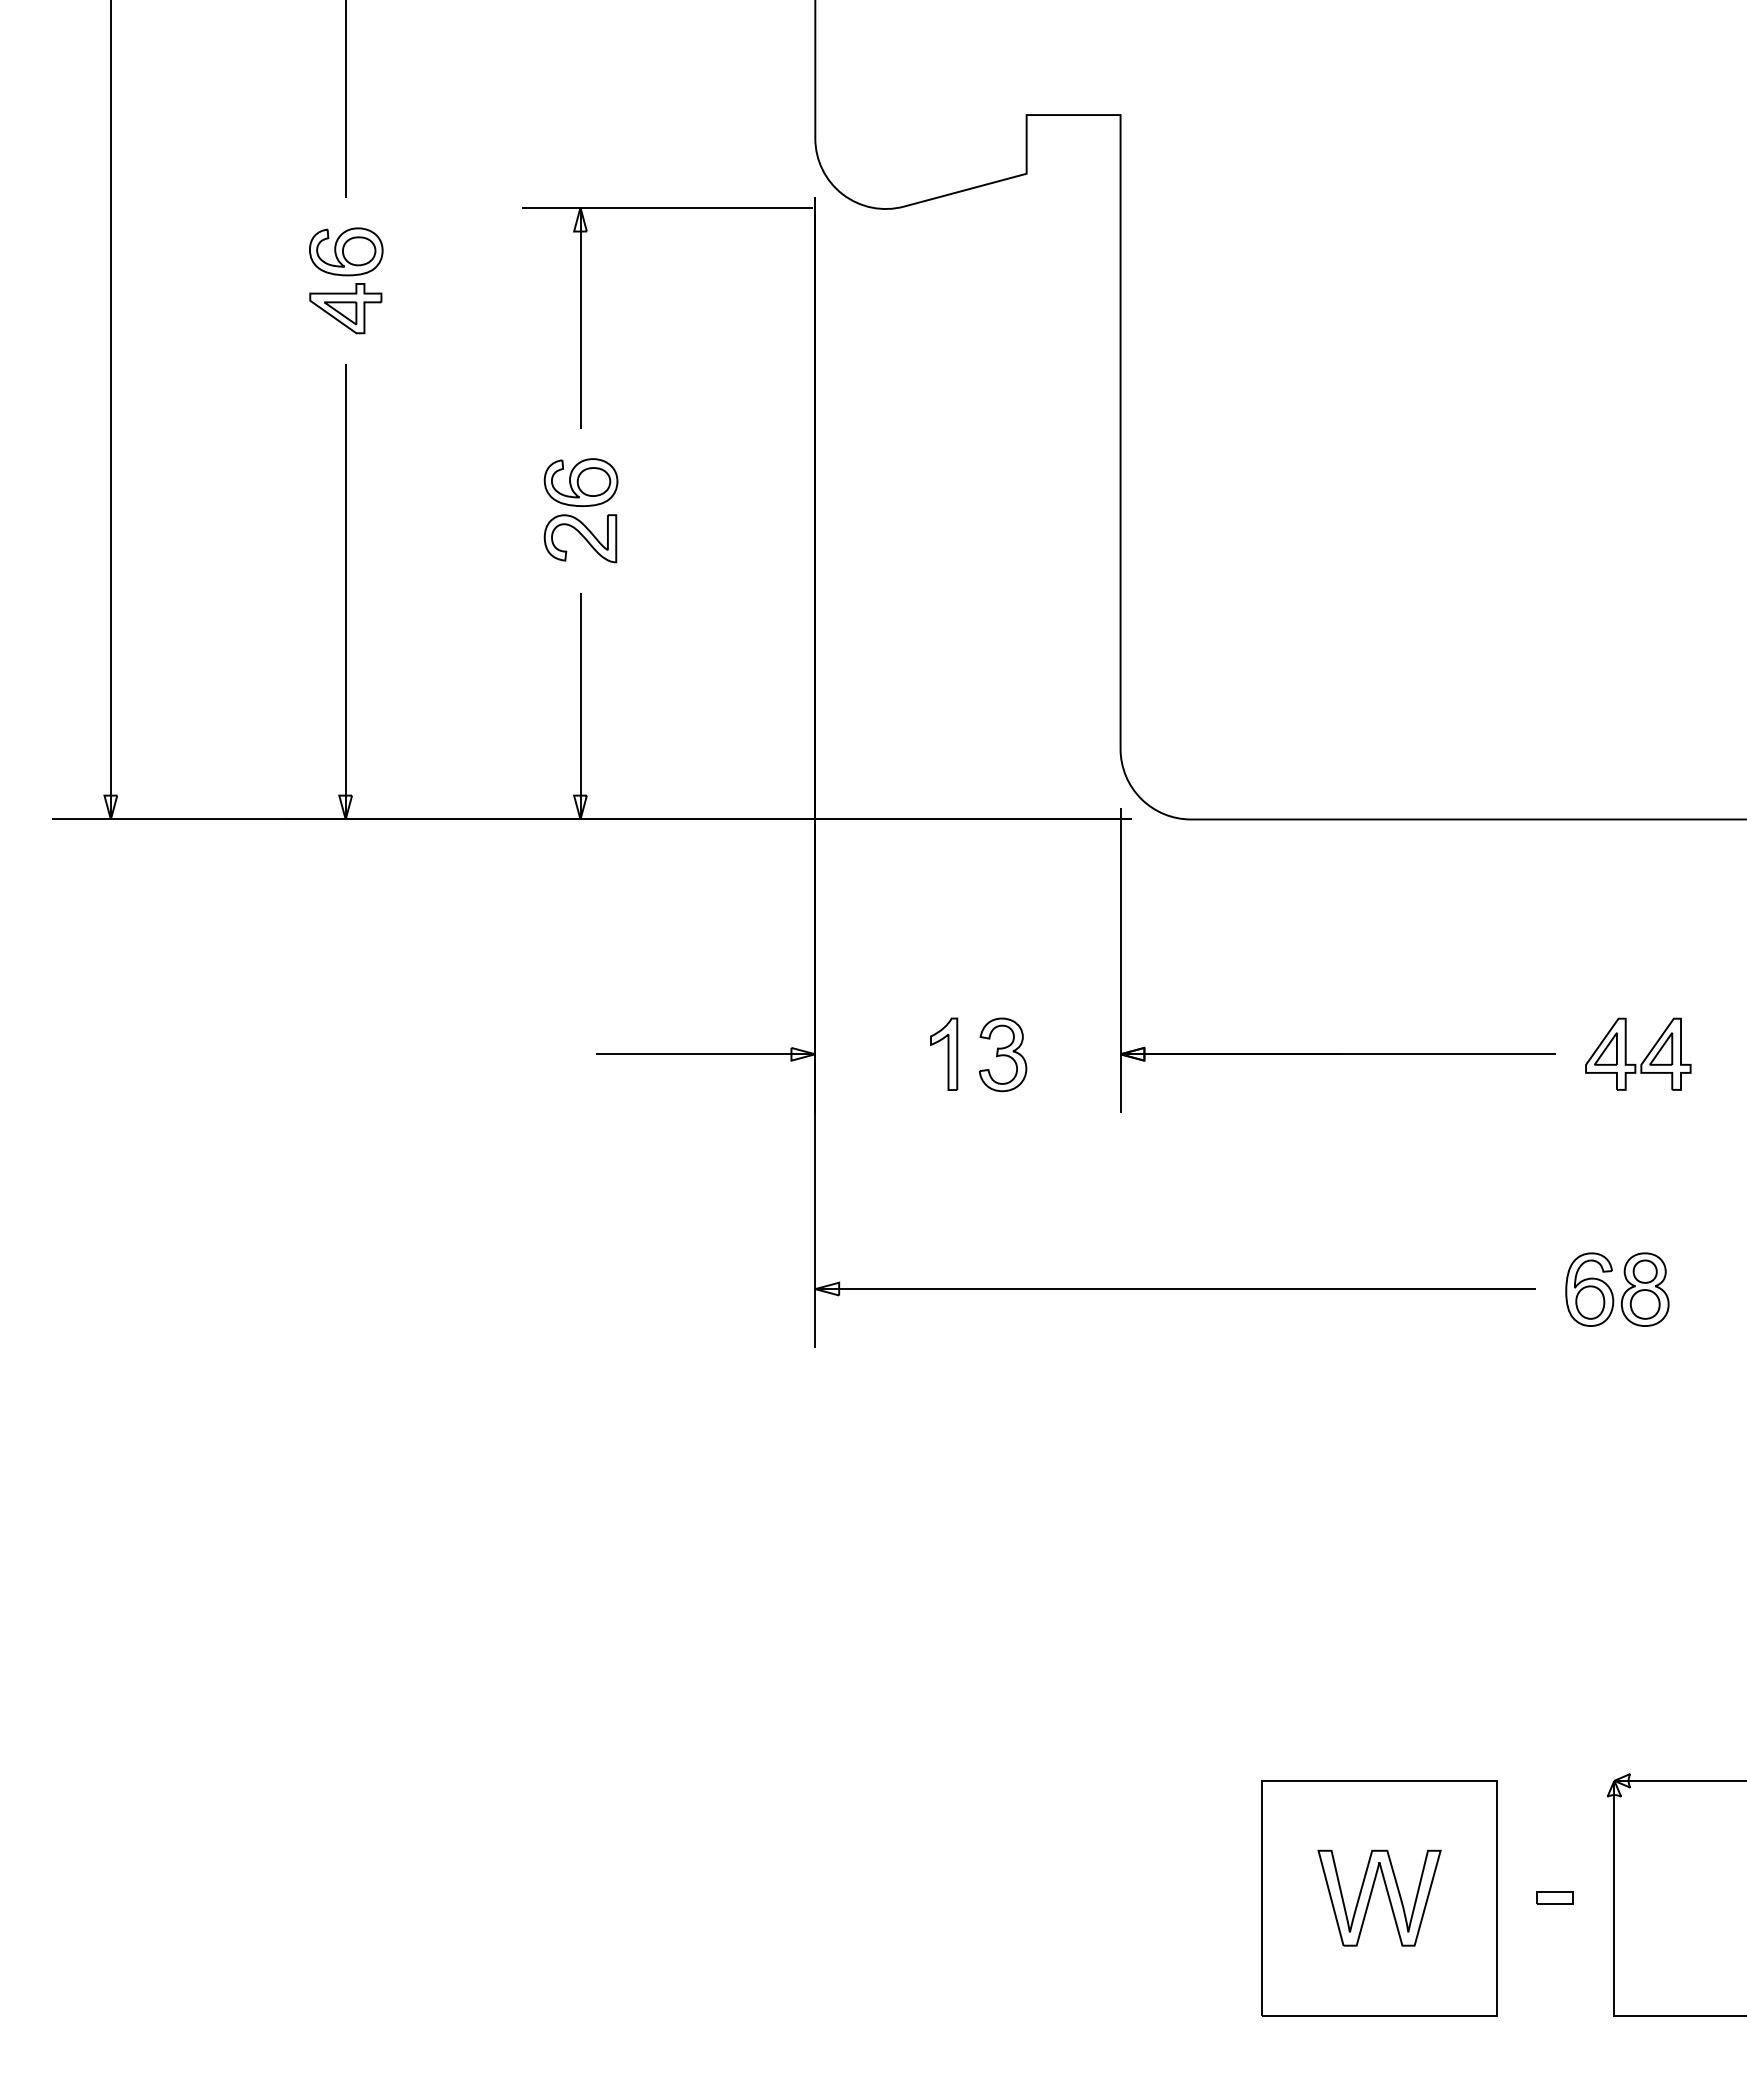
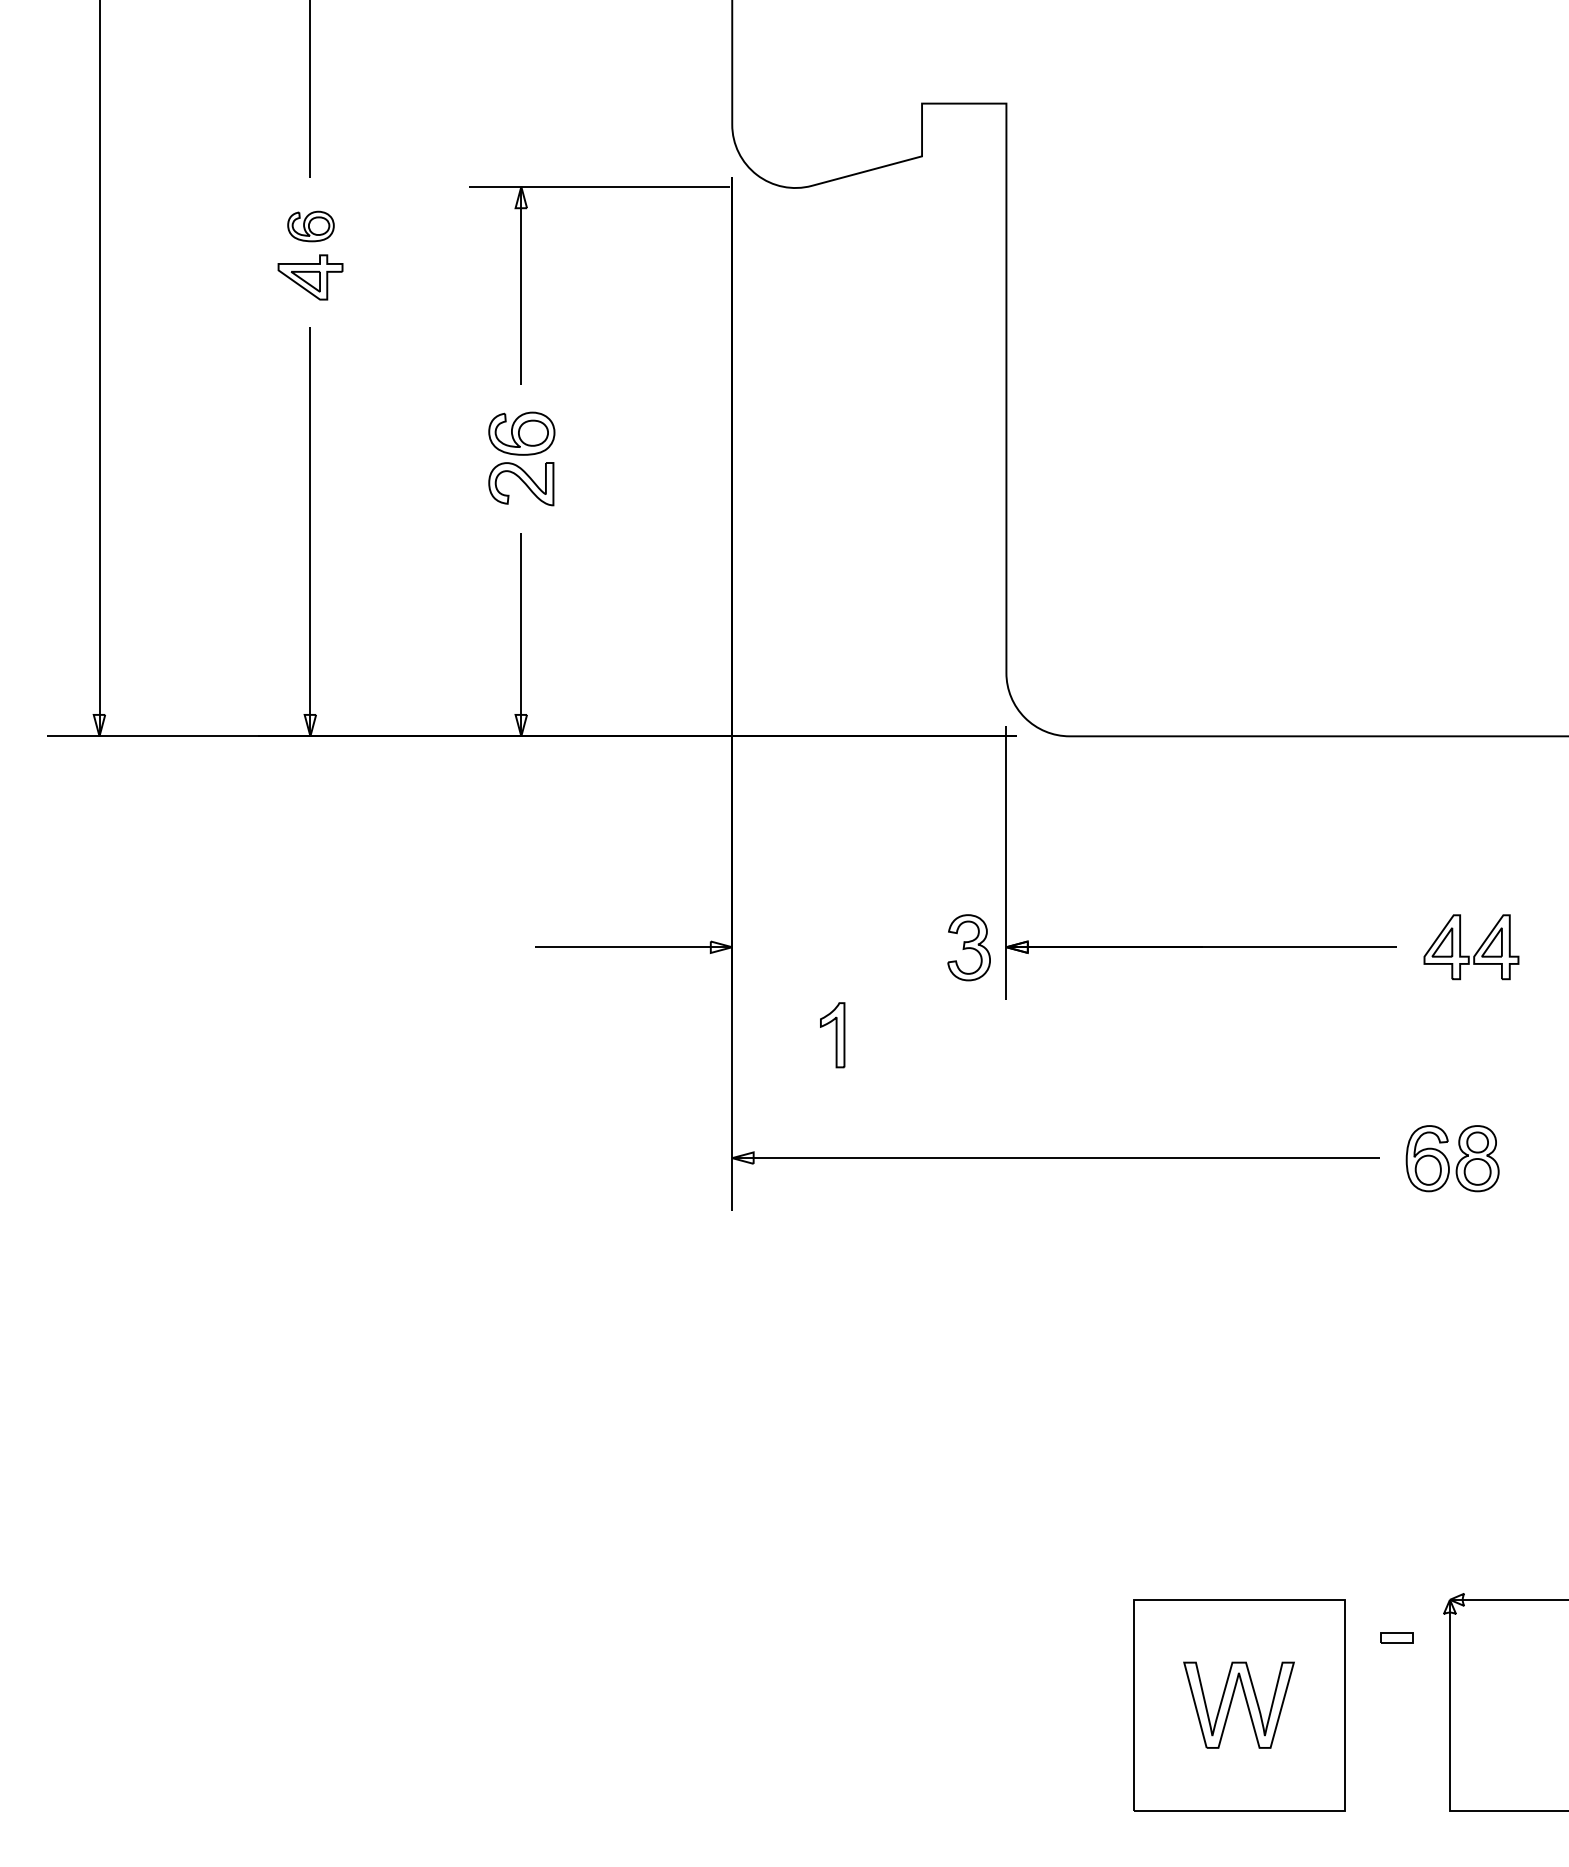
part: (346, 251) -> (311, 226), size x0.7
part: (944, 1053) -> (833, 1034), moved
part: (1002, 1054) -> (968, 947), moved
part: (1554, 1897) -> (1396, 1637), moved

